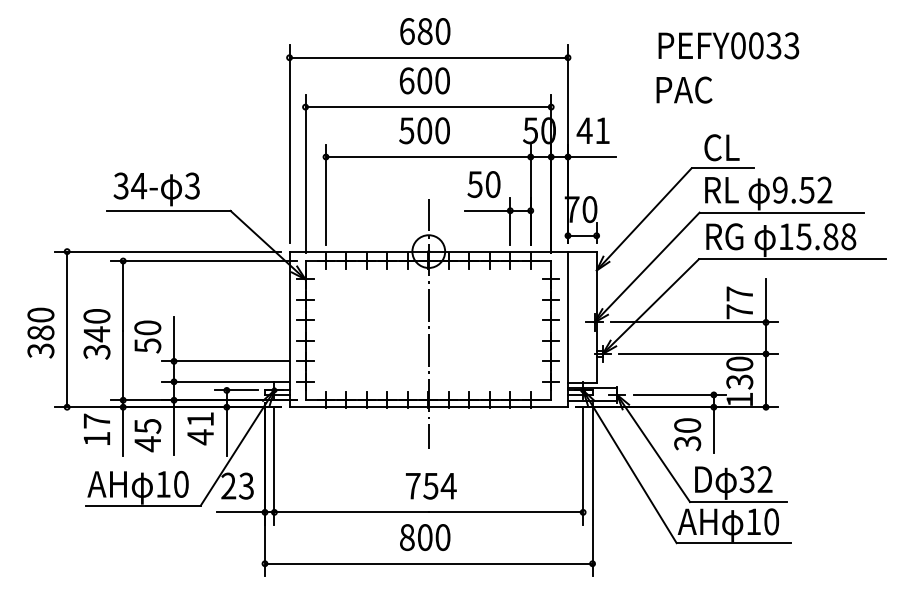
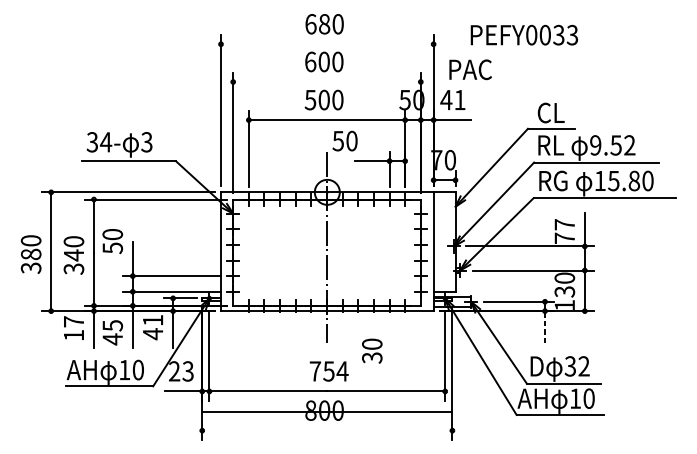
text: (728, 45) -> (524, 34), moved
line: (428, 57) -> (327, 44), removed
text: (684, 89) -> (470, 69), moved
line: (428, 107) -> (327, 82), removed
text: (483, 184) -> (344, 141), moved
text: (848, 236) -> (647, 180), 15.88 -> 15.80
text: (147, 336) -> (112, 241), moved
line: (713, 430) -> (544, 328), solid -> dashed
text: (687, 434) -> (372, 351), moved
line: (428, 563) -> (327, 412), moved

